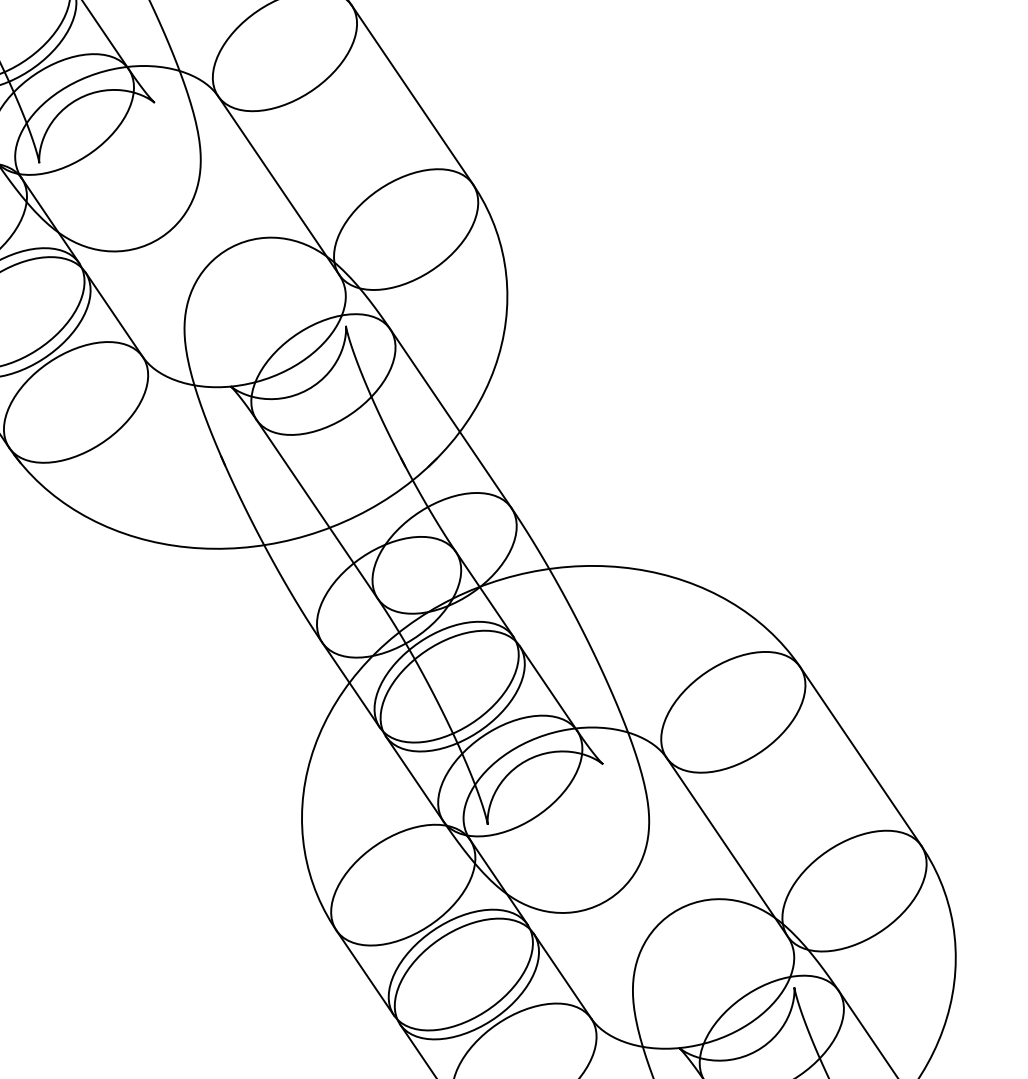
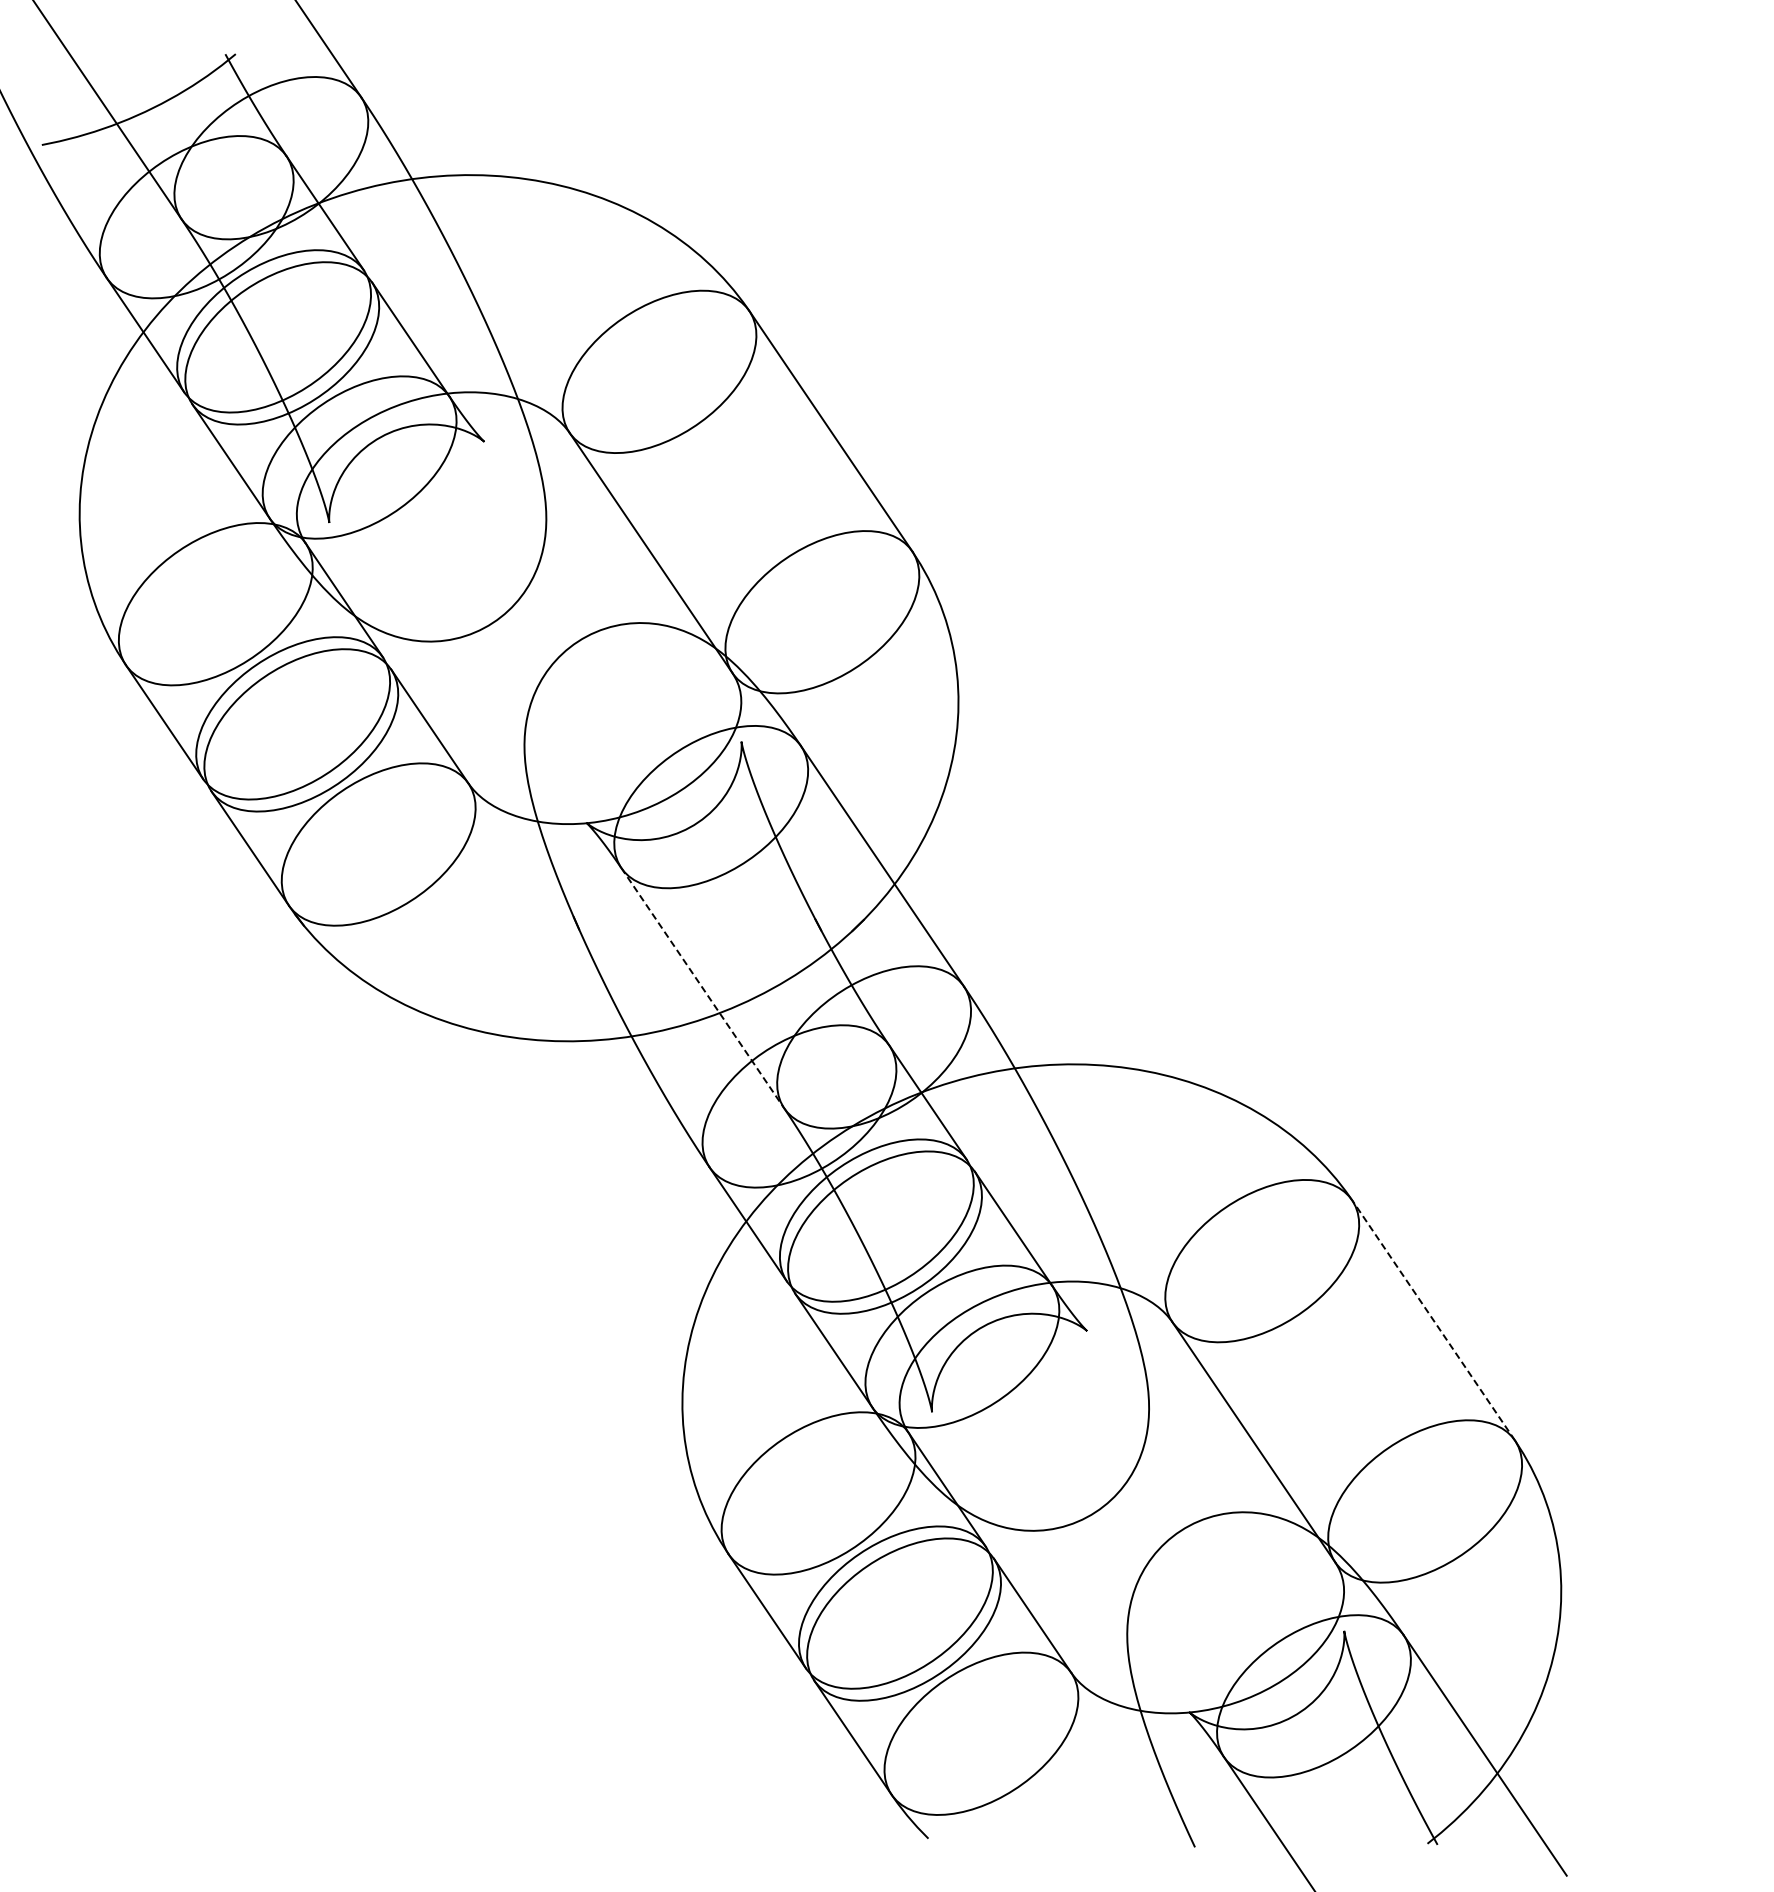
line: (317, 509) -> (703, 988), solid -> dashed
line: (860, 755) -> (1433, 1319), solid -> dashed

